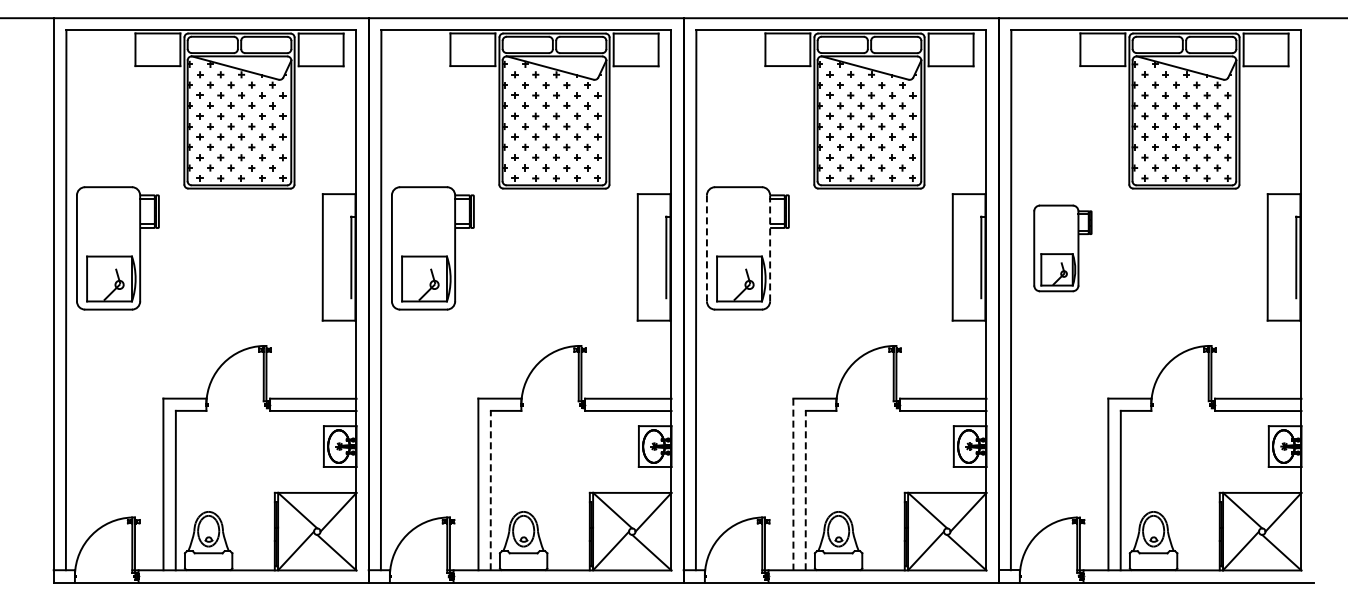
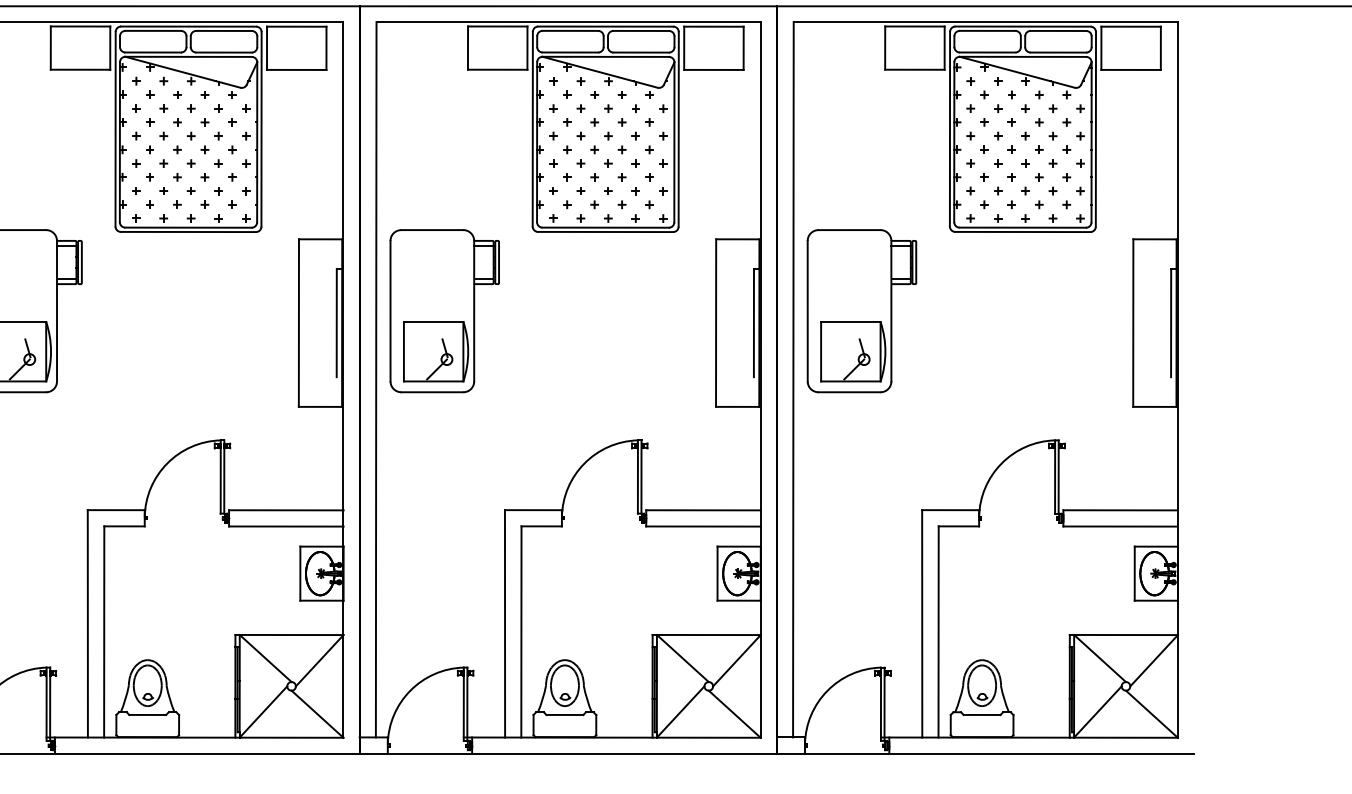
line: (770, 247) -> (474, 309), dashed -> solid
line: (706, 248) -> (389, 311), dashed -> solid
part: (1062, 248) -> (861, 311), size x1.43
line: (793, 484) -> (505, 623), dashed -> solid
line: (490, 490) -> (103, 631), dashed -> solid
line: (805, 490) -> (521, 631), dashed -> solid

